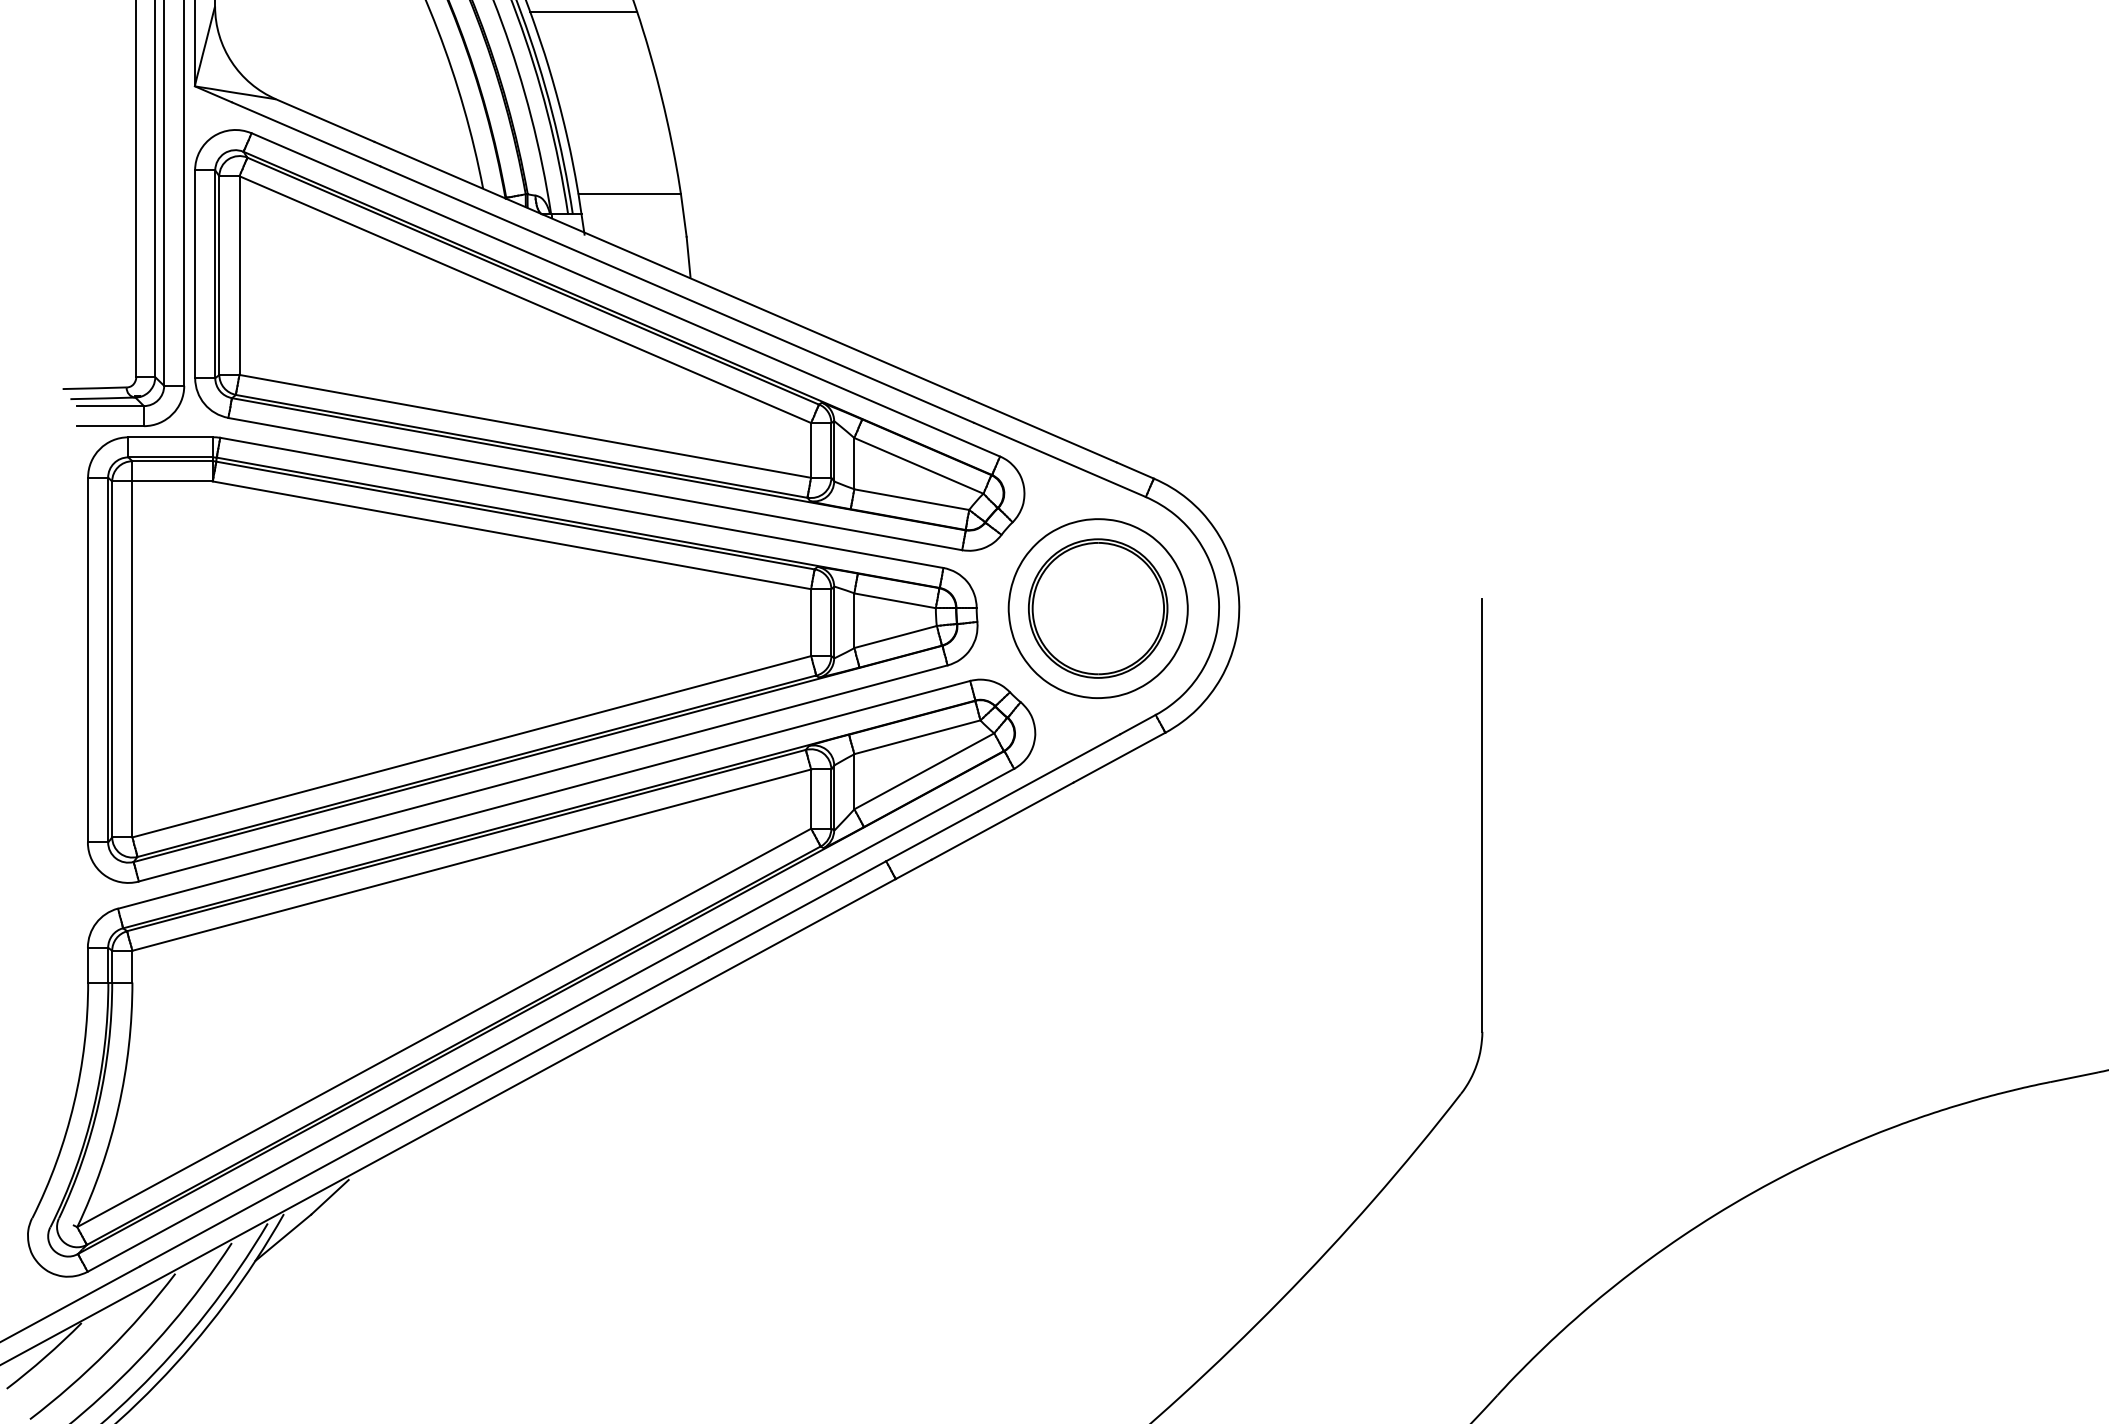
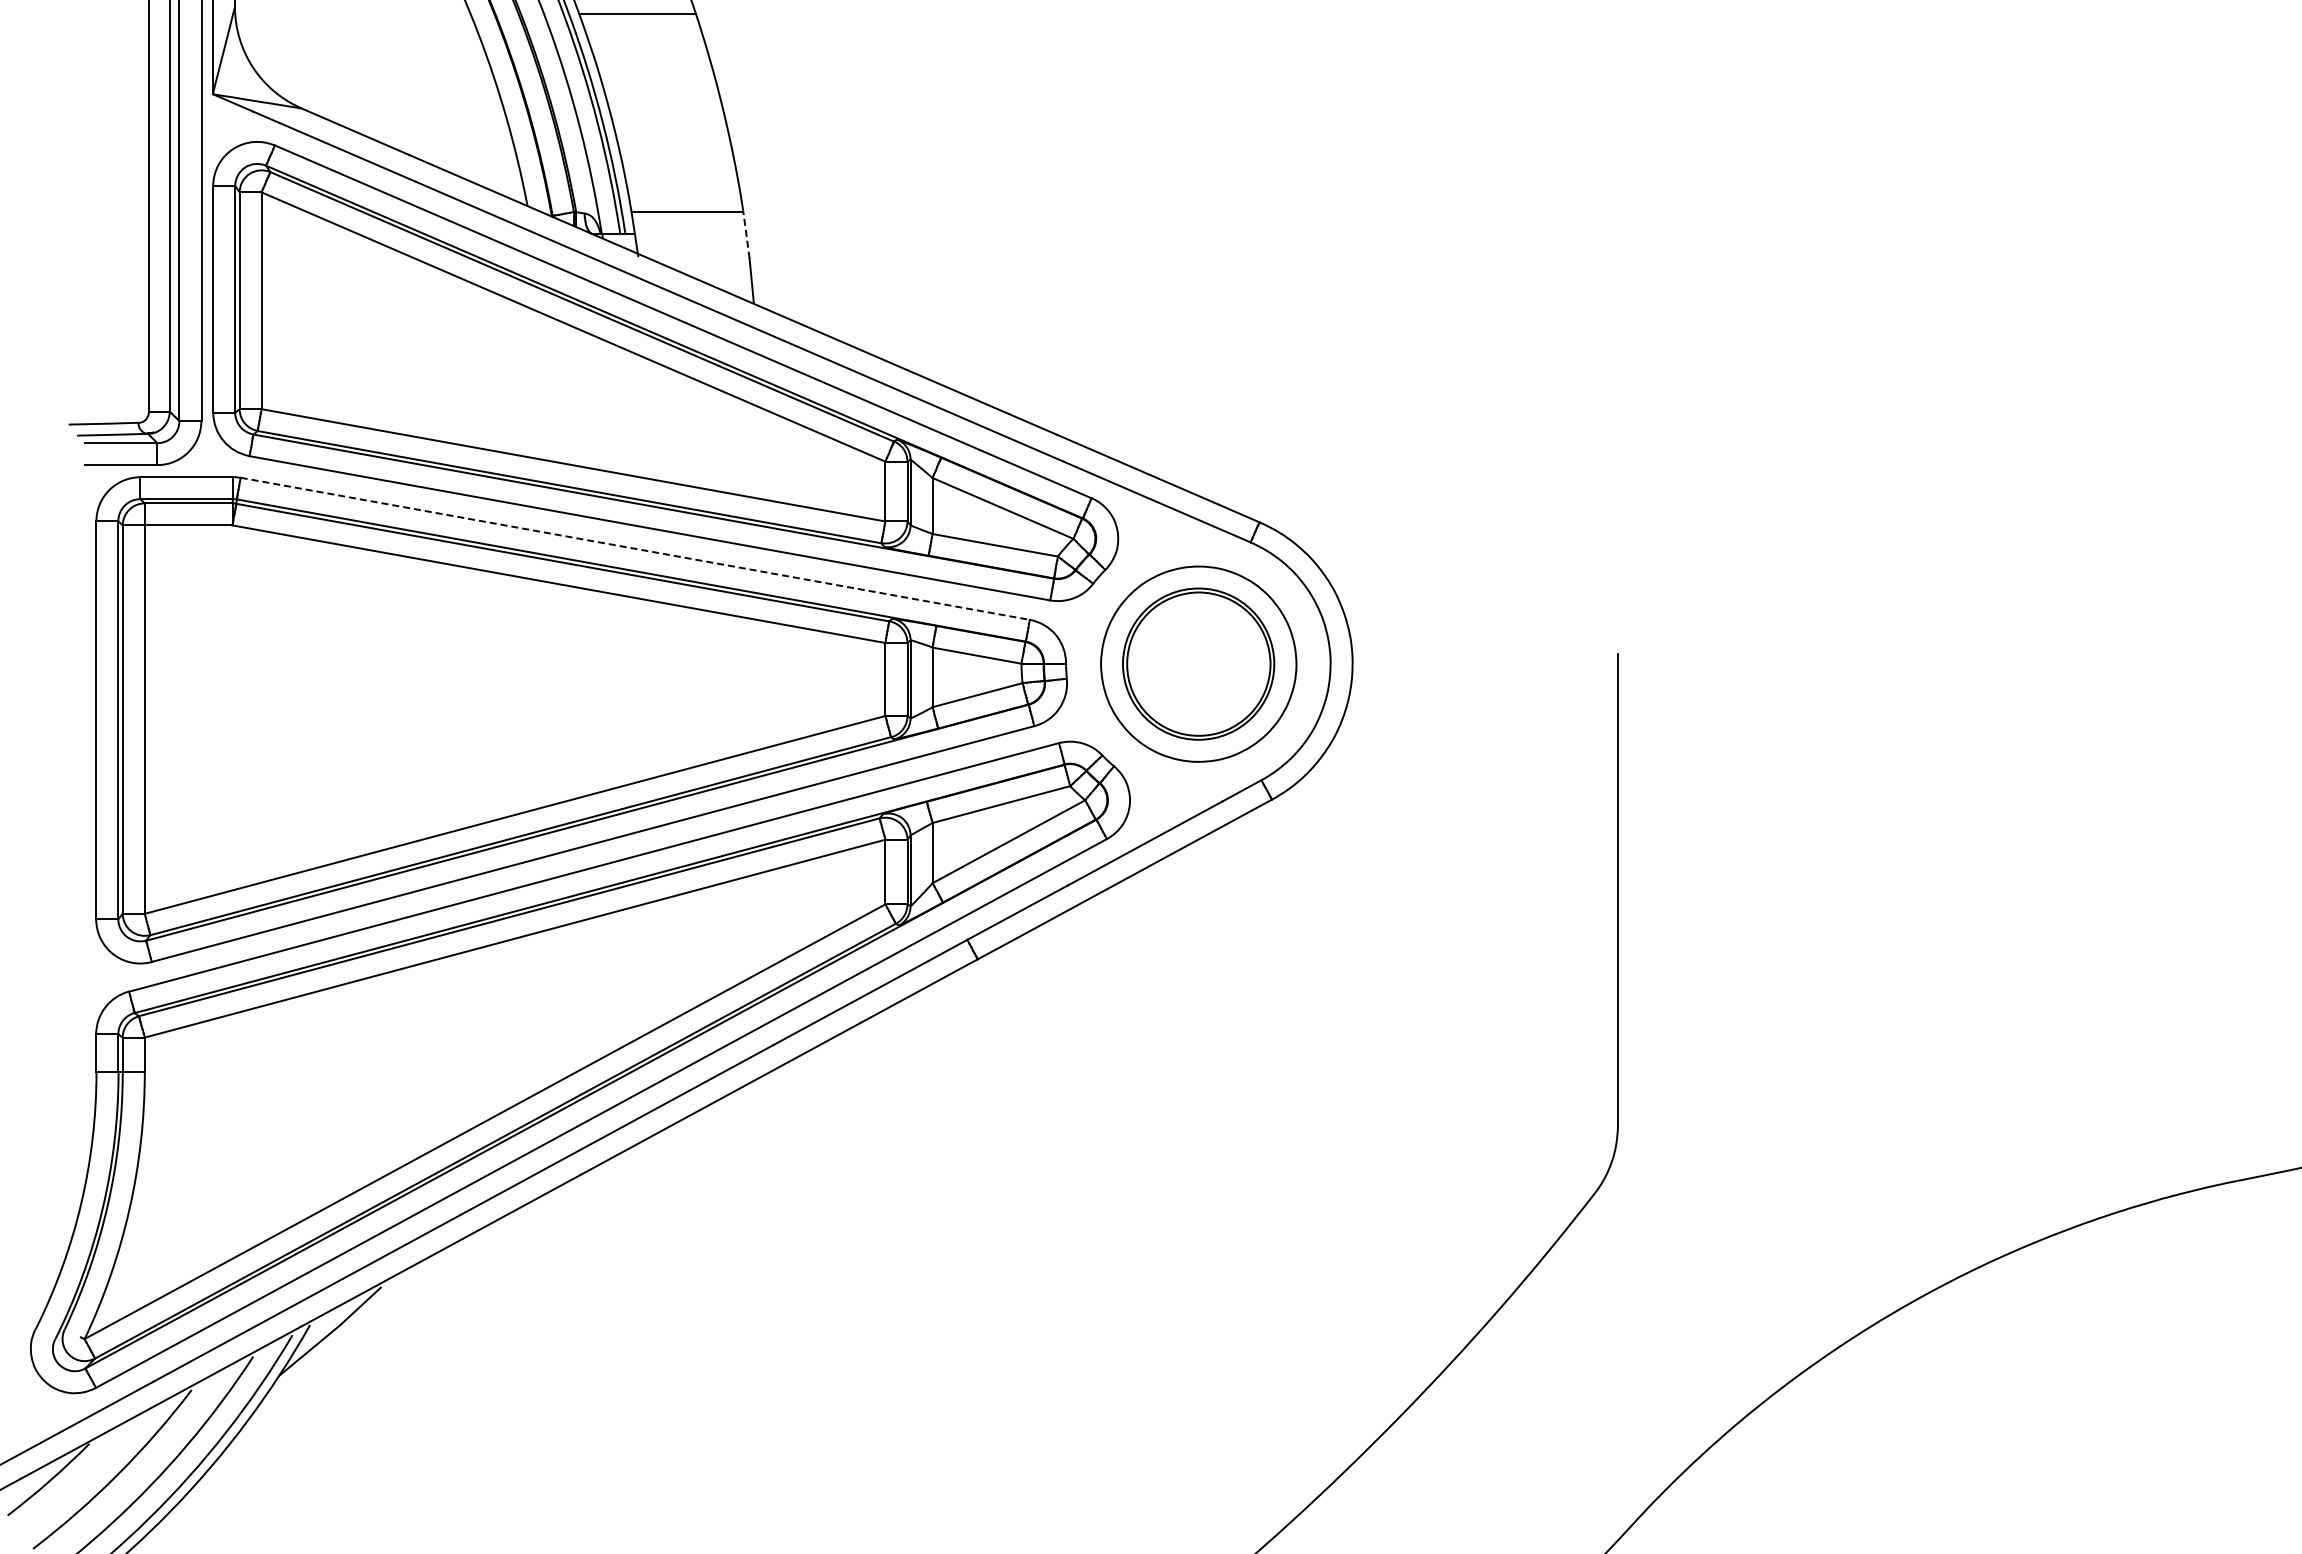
line: (683, 214) -> (746, 234), solid -> dashed
line: (582, 502) -> (635, 548), solid -> dashed

